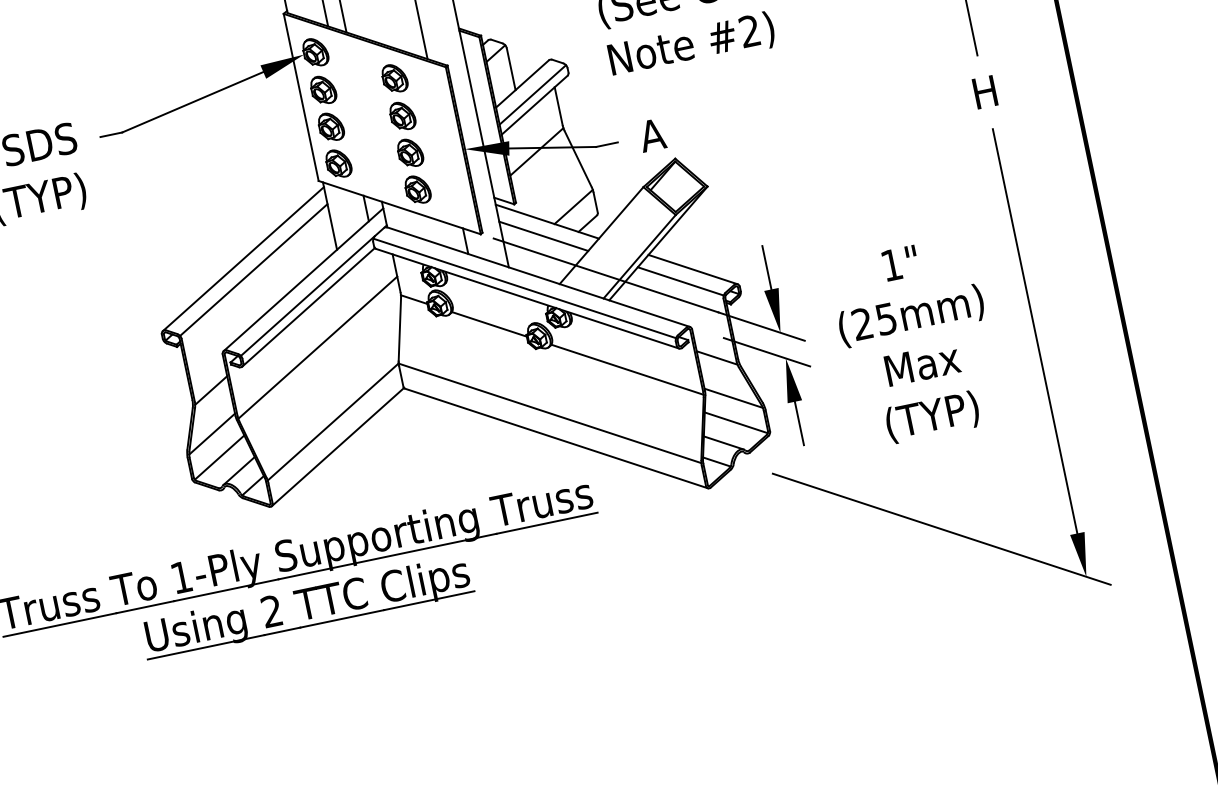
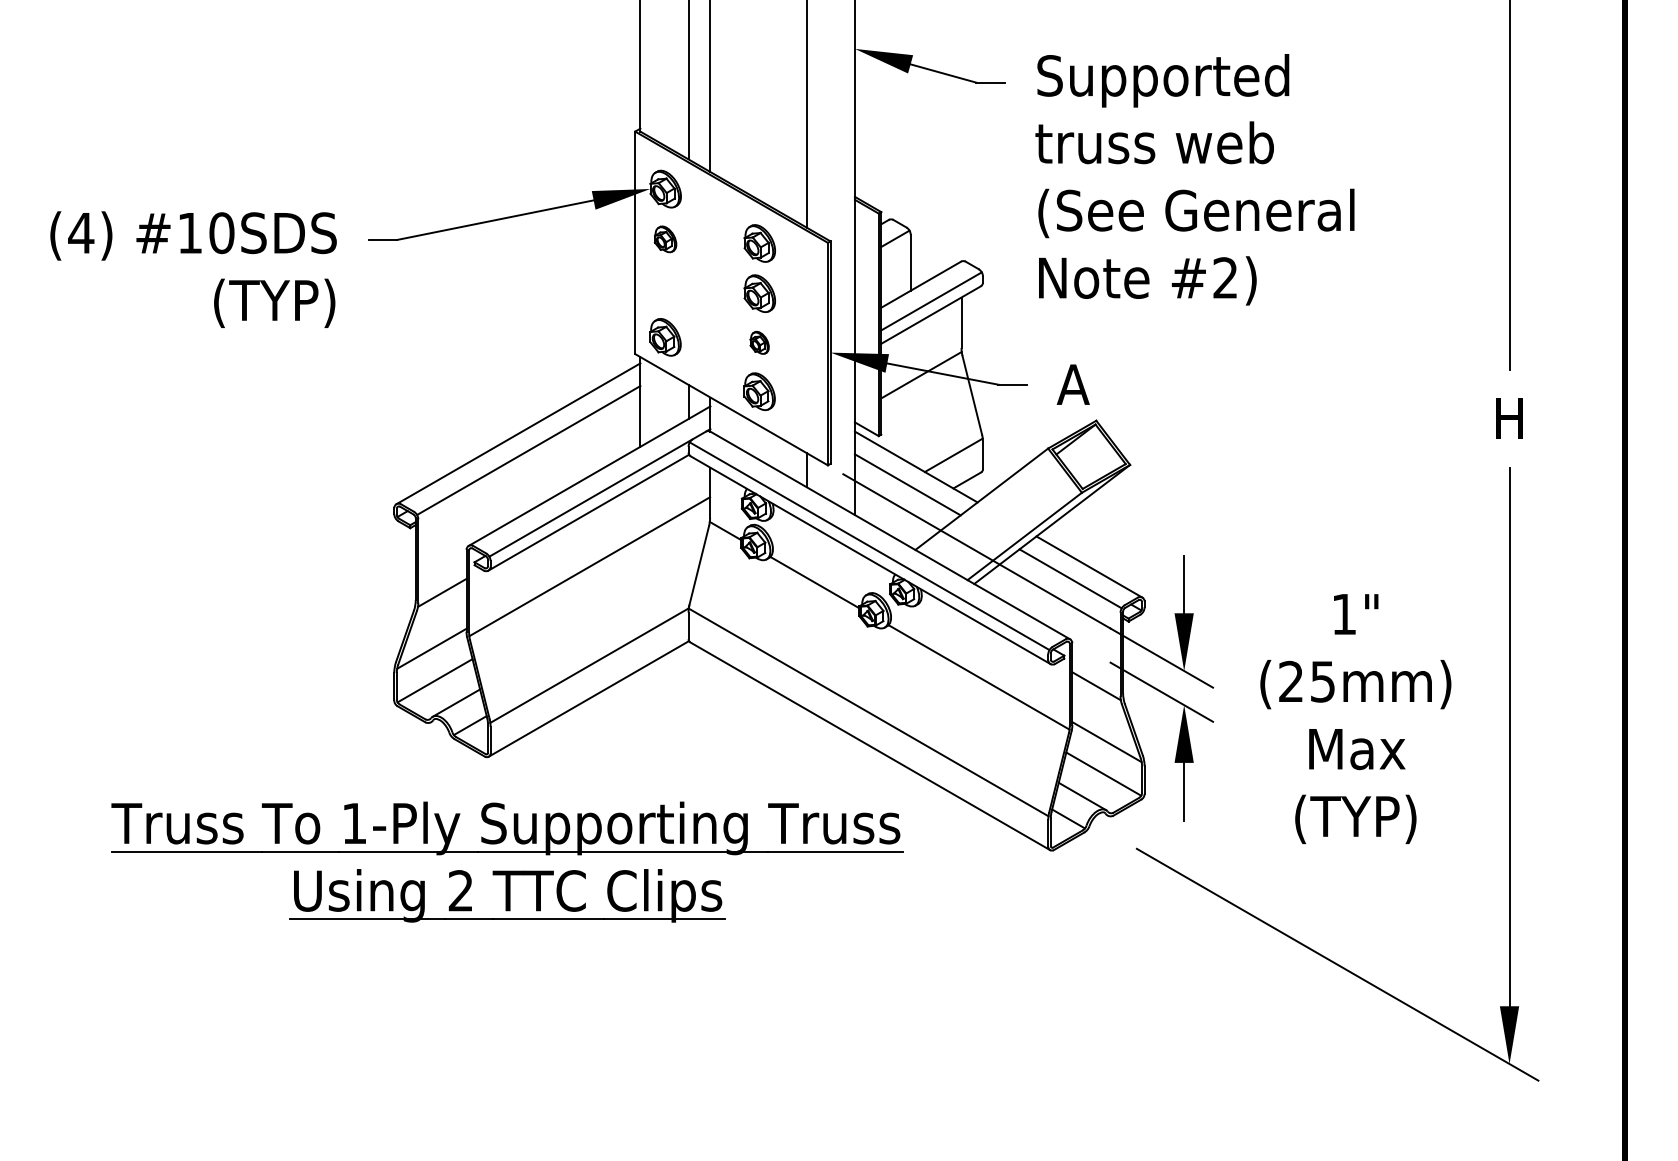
part: (323, 90) -> (665, 239), size x0.7
part: (331, 126) -> (665, 288), removed
part: (410, 152) -> (759, 342), size x0.6

